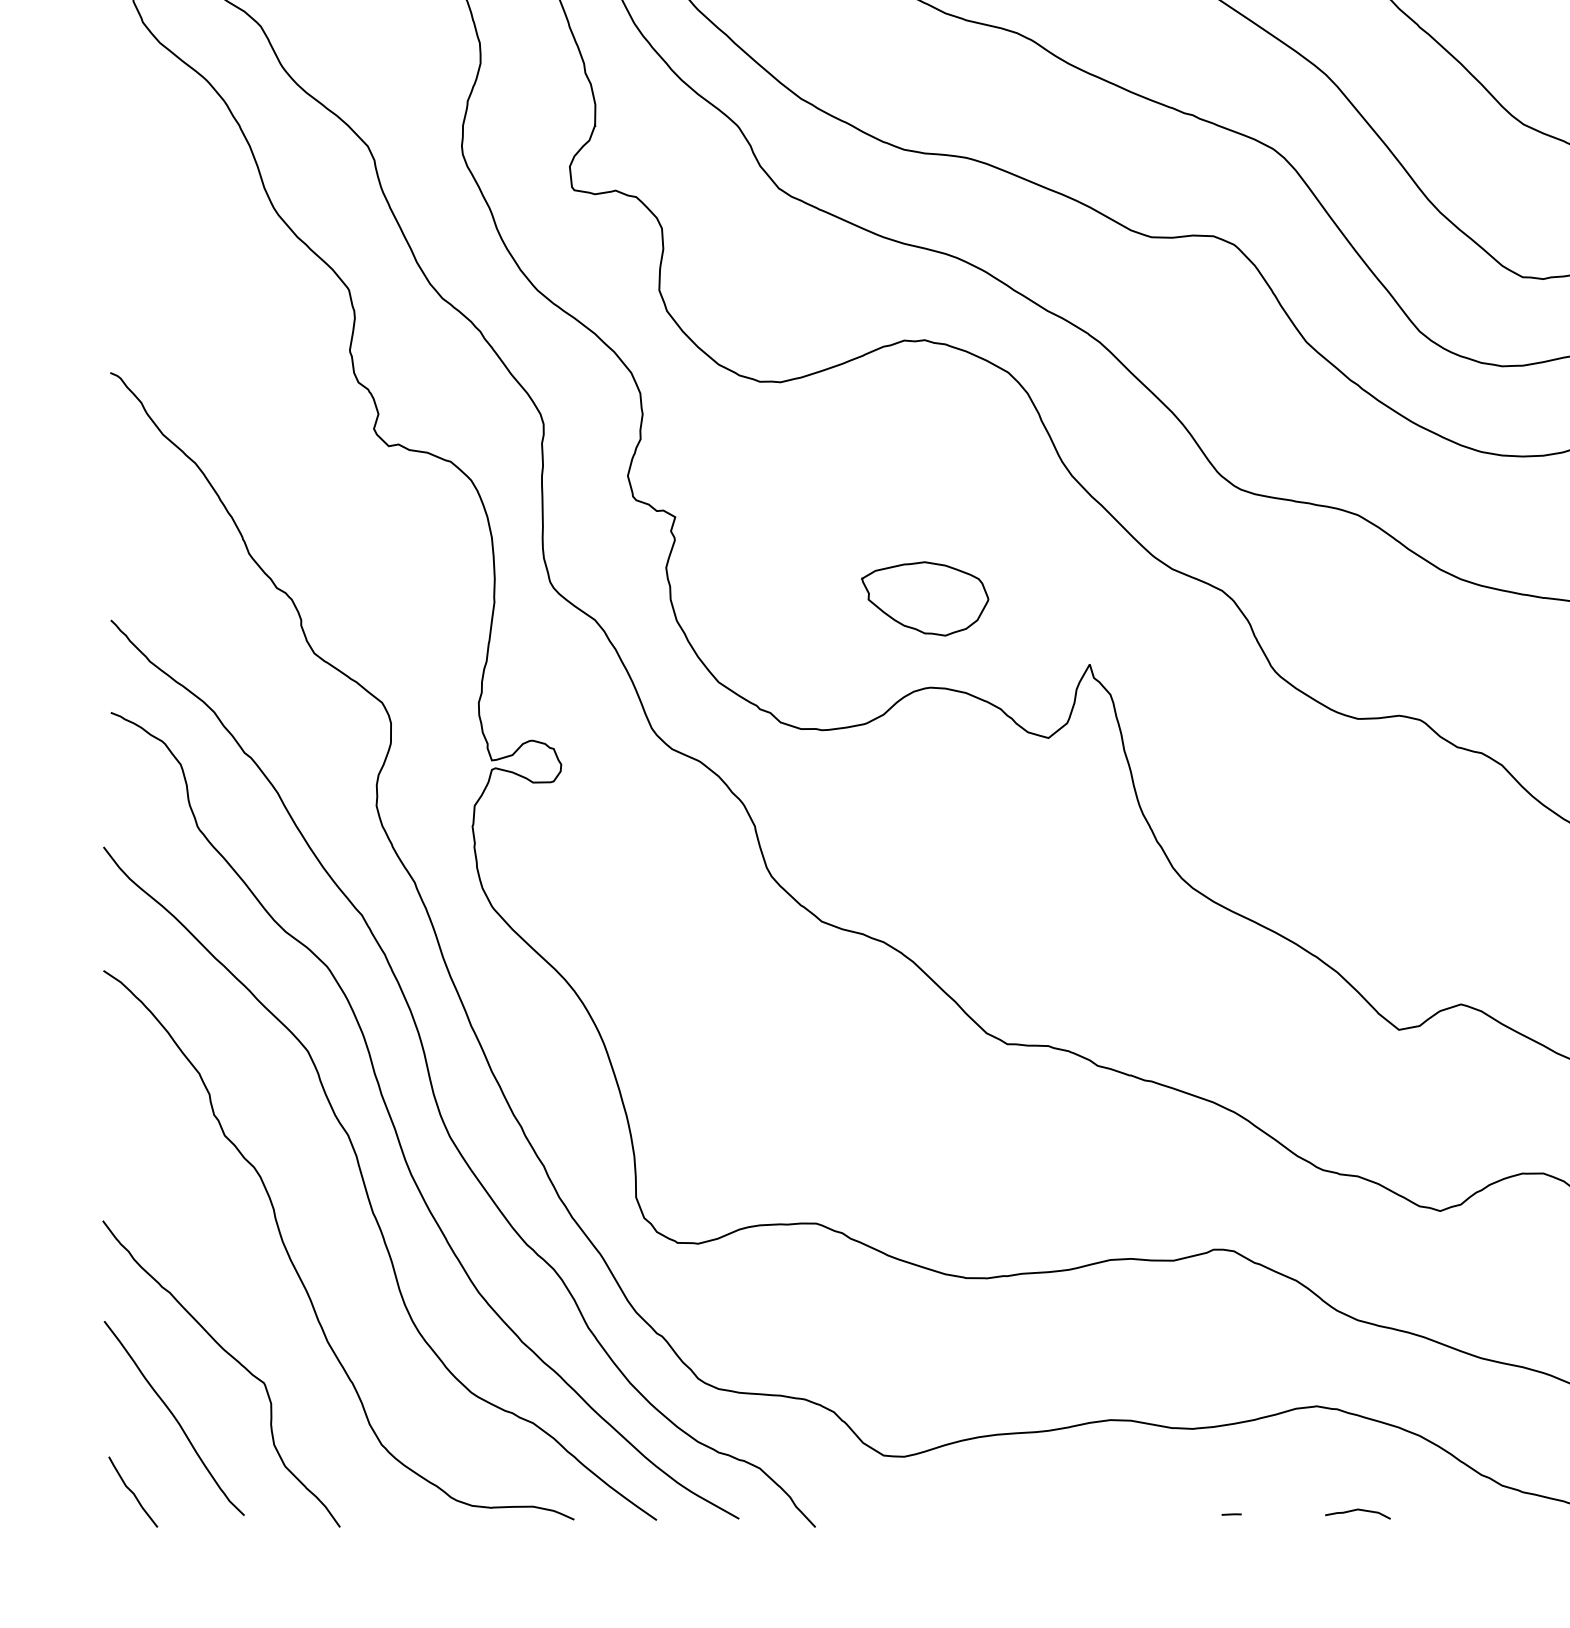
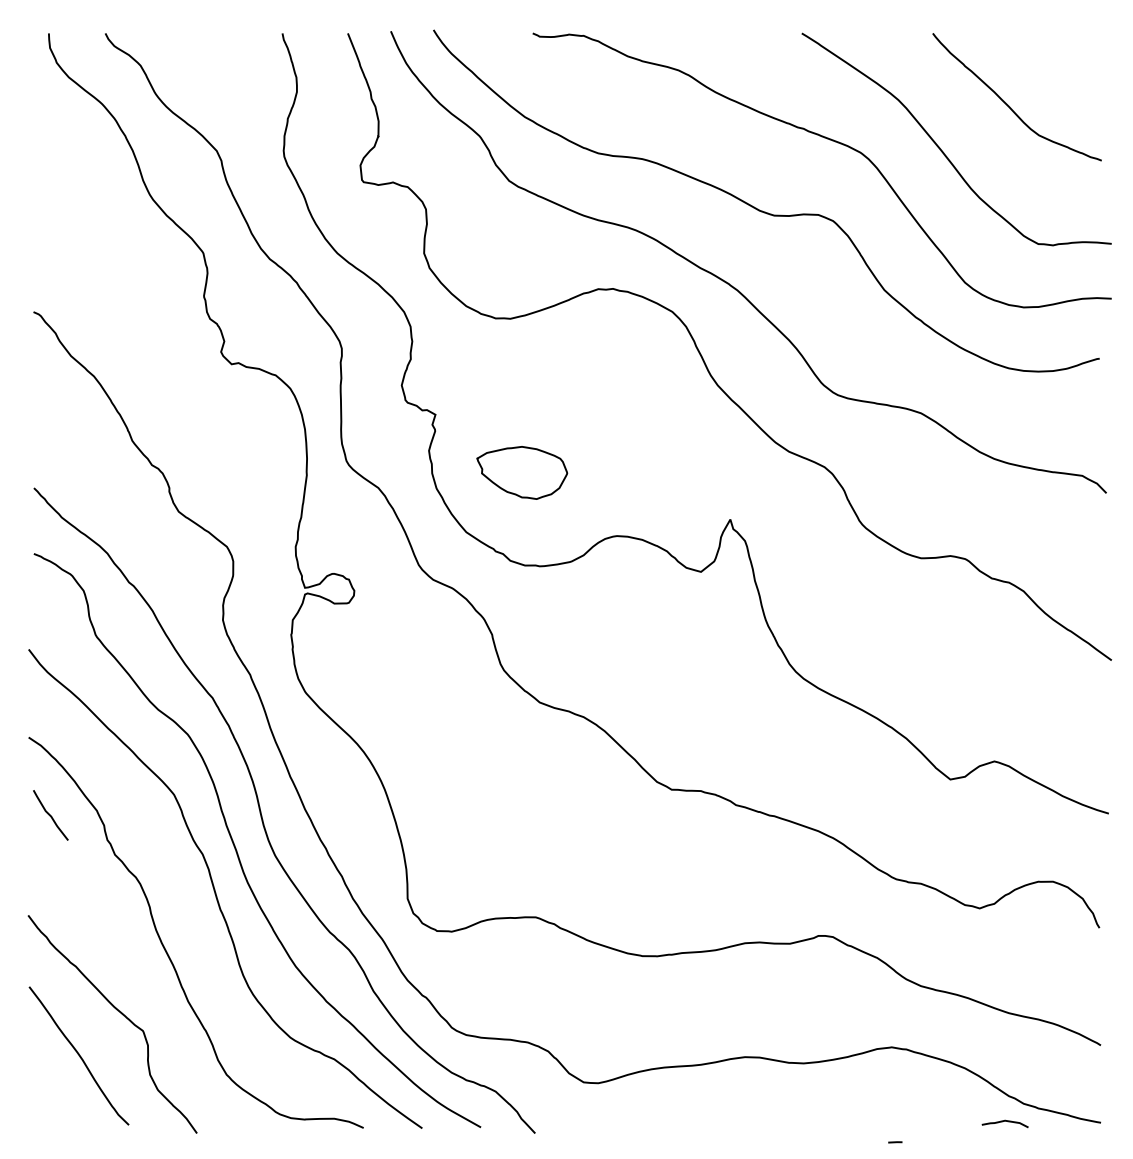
part: (925, 598) -> (522, 472), moved
curve: (132, 1492) -> (50, 815), moved
curve: (1357, 1510) -> (1004, 1121), moved
line: (1231, 1514) -> (895, 1142), moved

